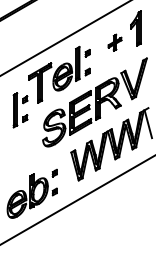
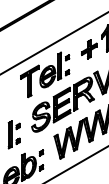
part: (114, 42) -> (88, 49), size x1.43
part: (20, 110) -> (14, 134), moved

